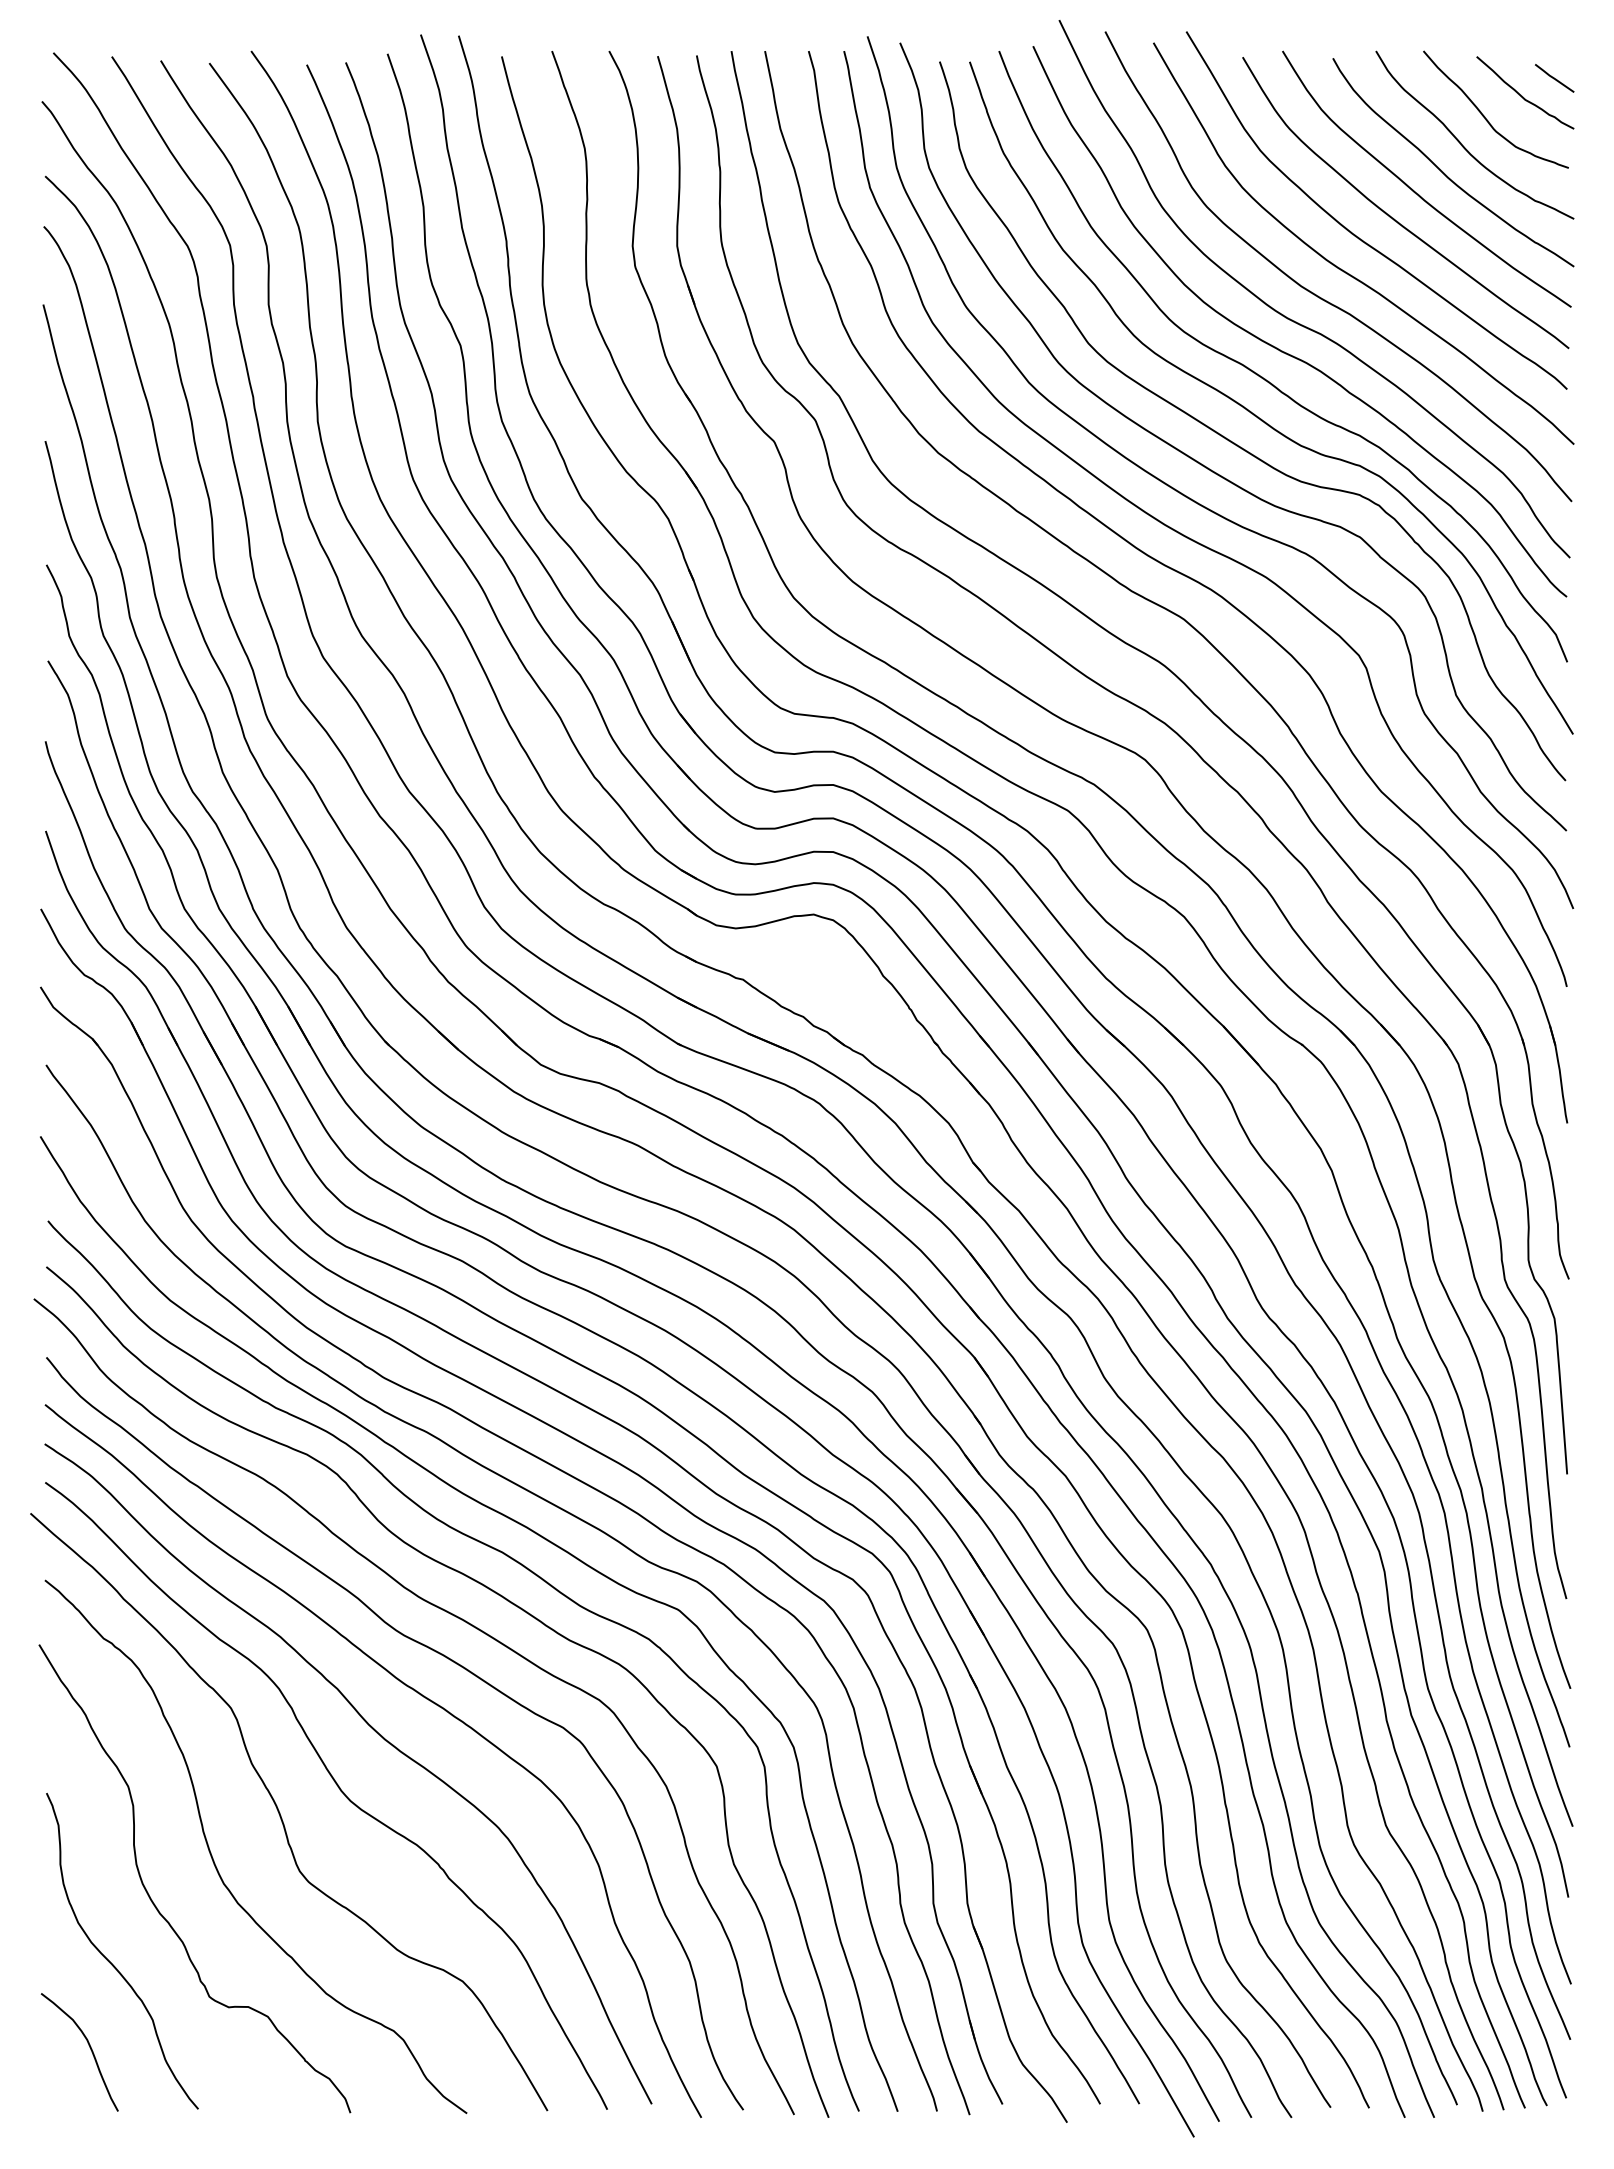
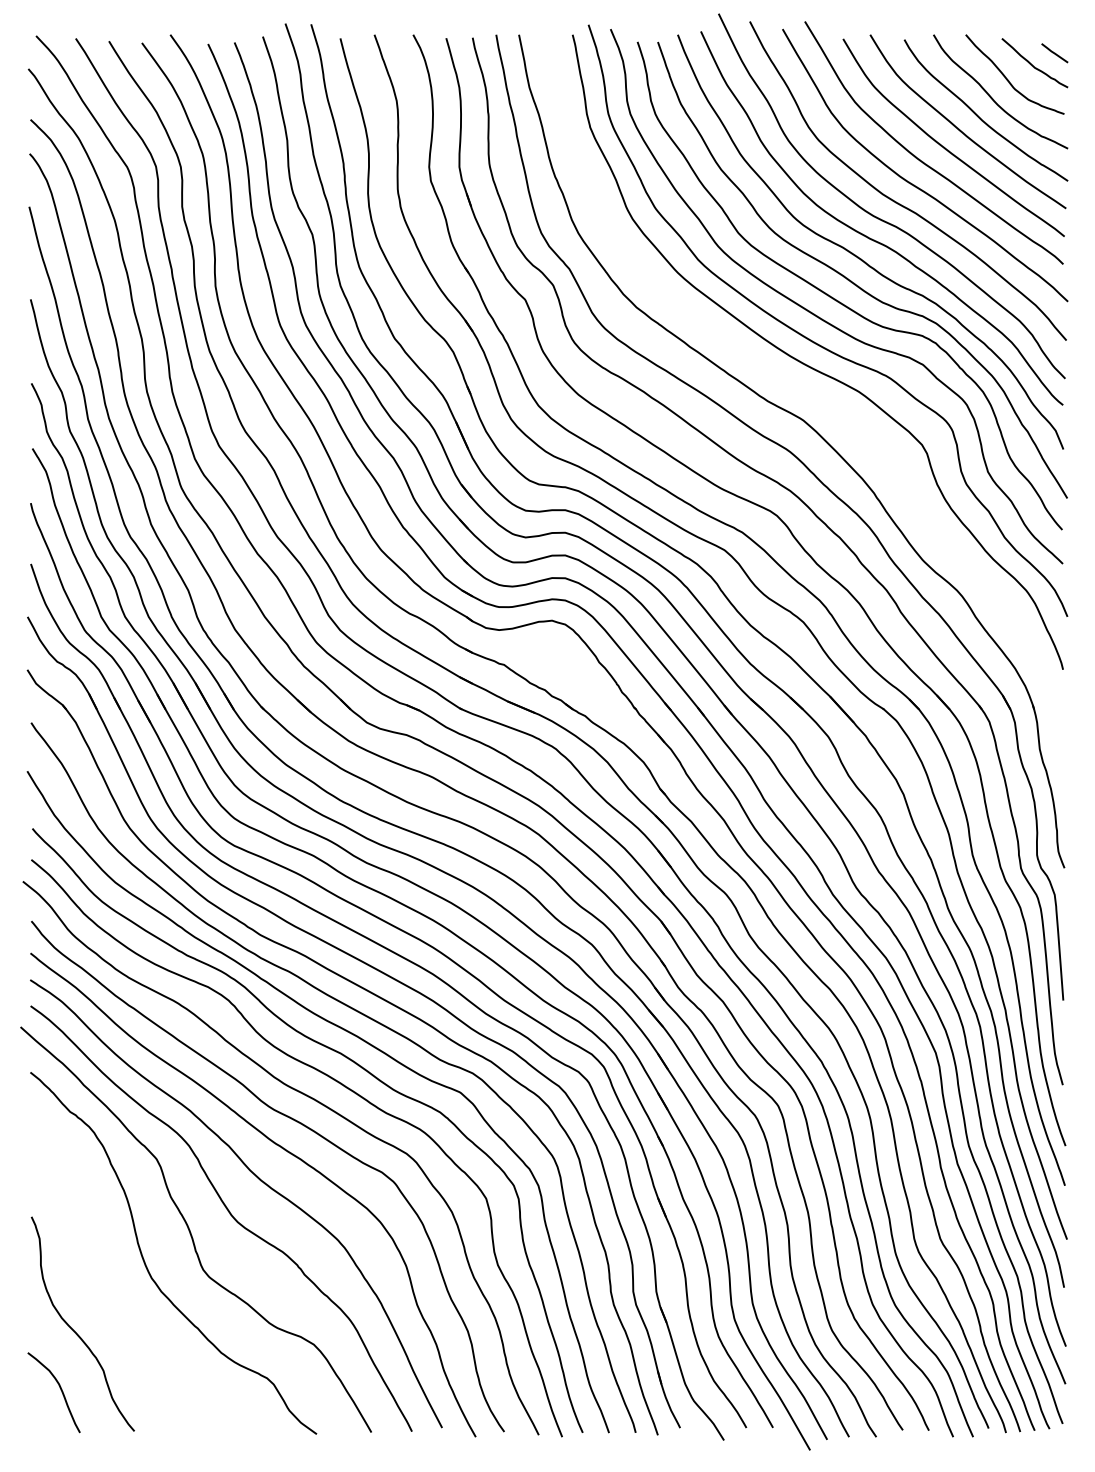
part: (1188, 587) -> (806, 398), removed
curve: (152, 1898) -> (103, 1288), removed

